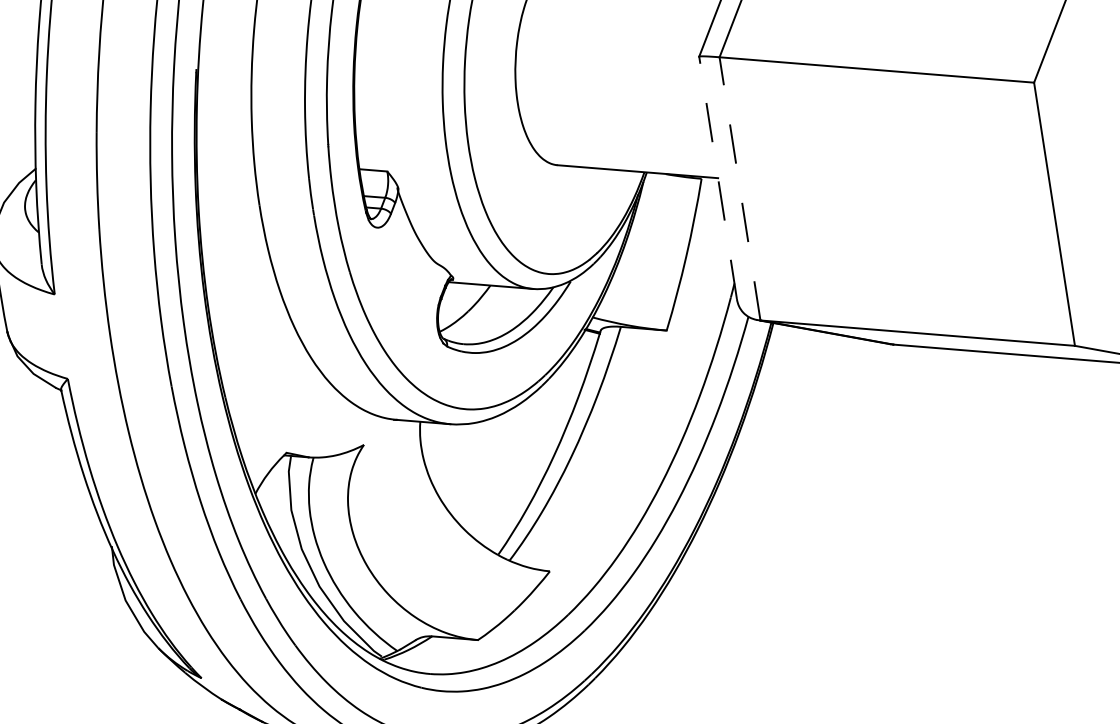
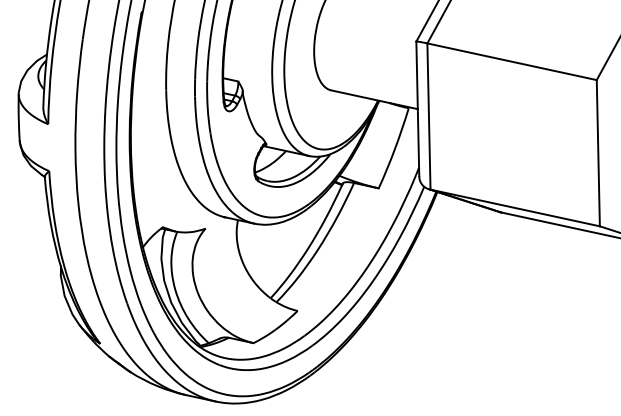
line: (717, 177) -> (417, 108), dashed -> solid
line: (739, 188) -> (428, 116), dashed -> solid

